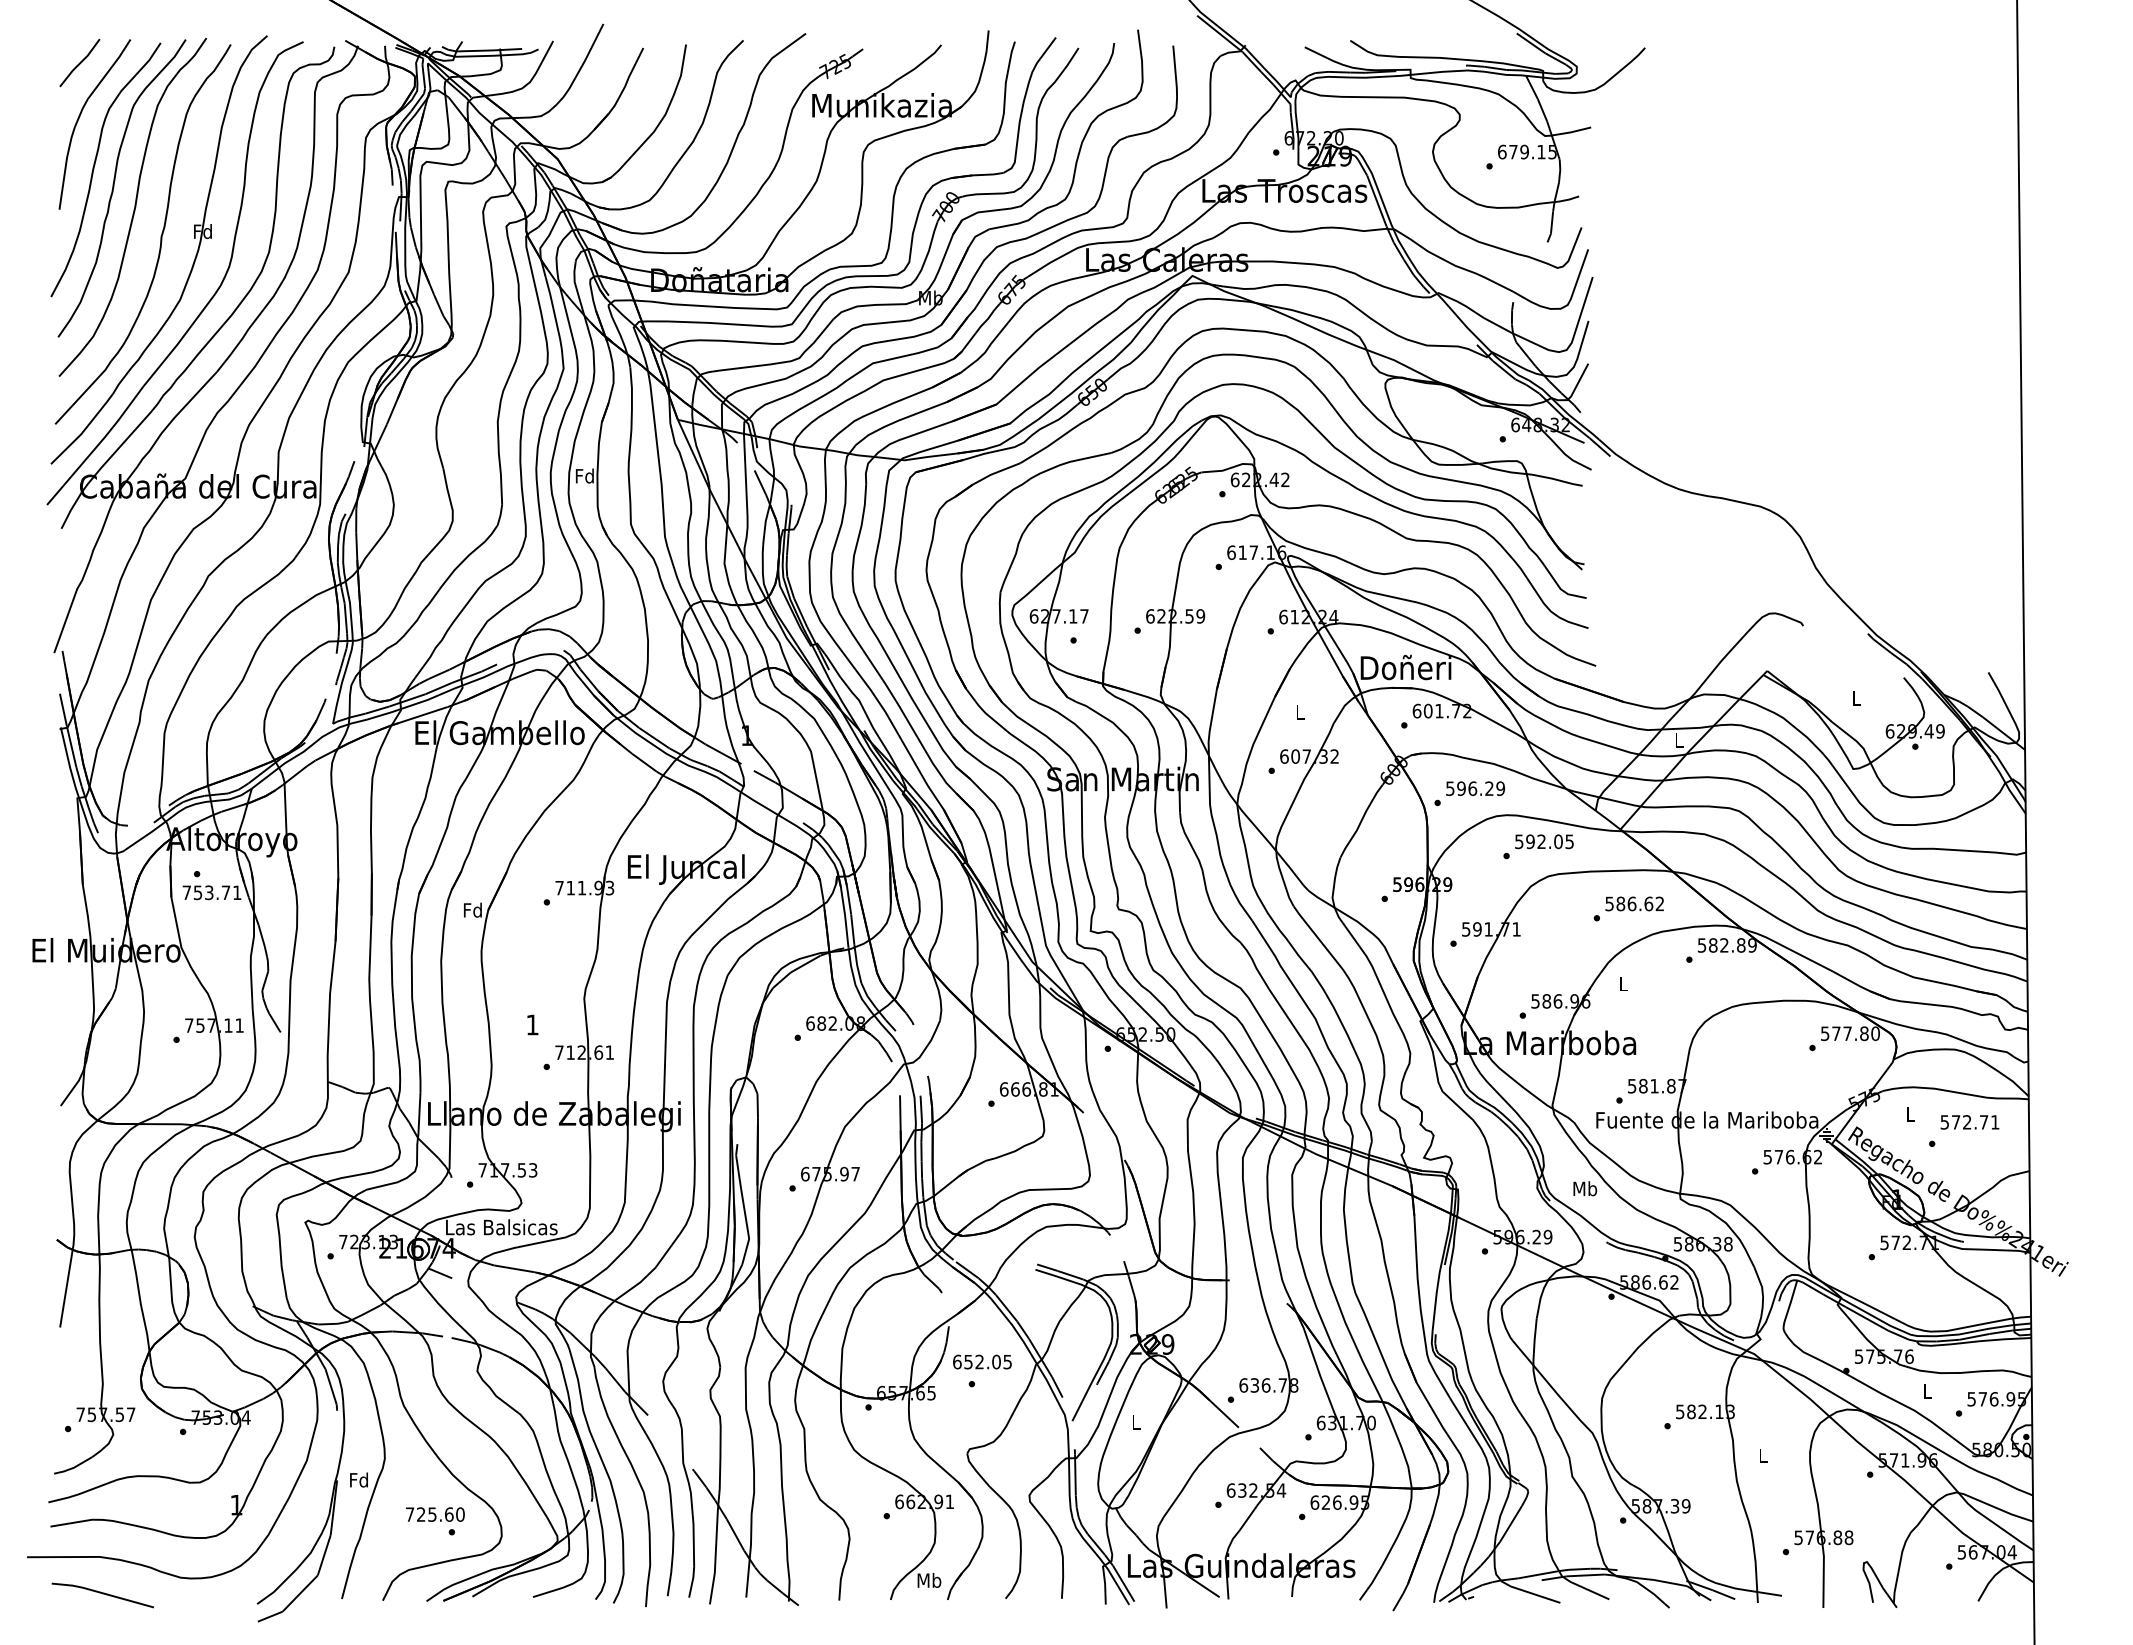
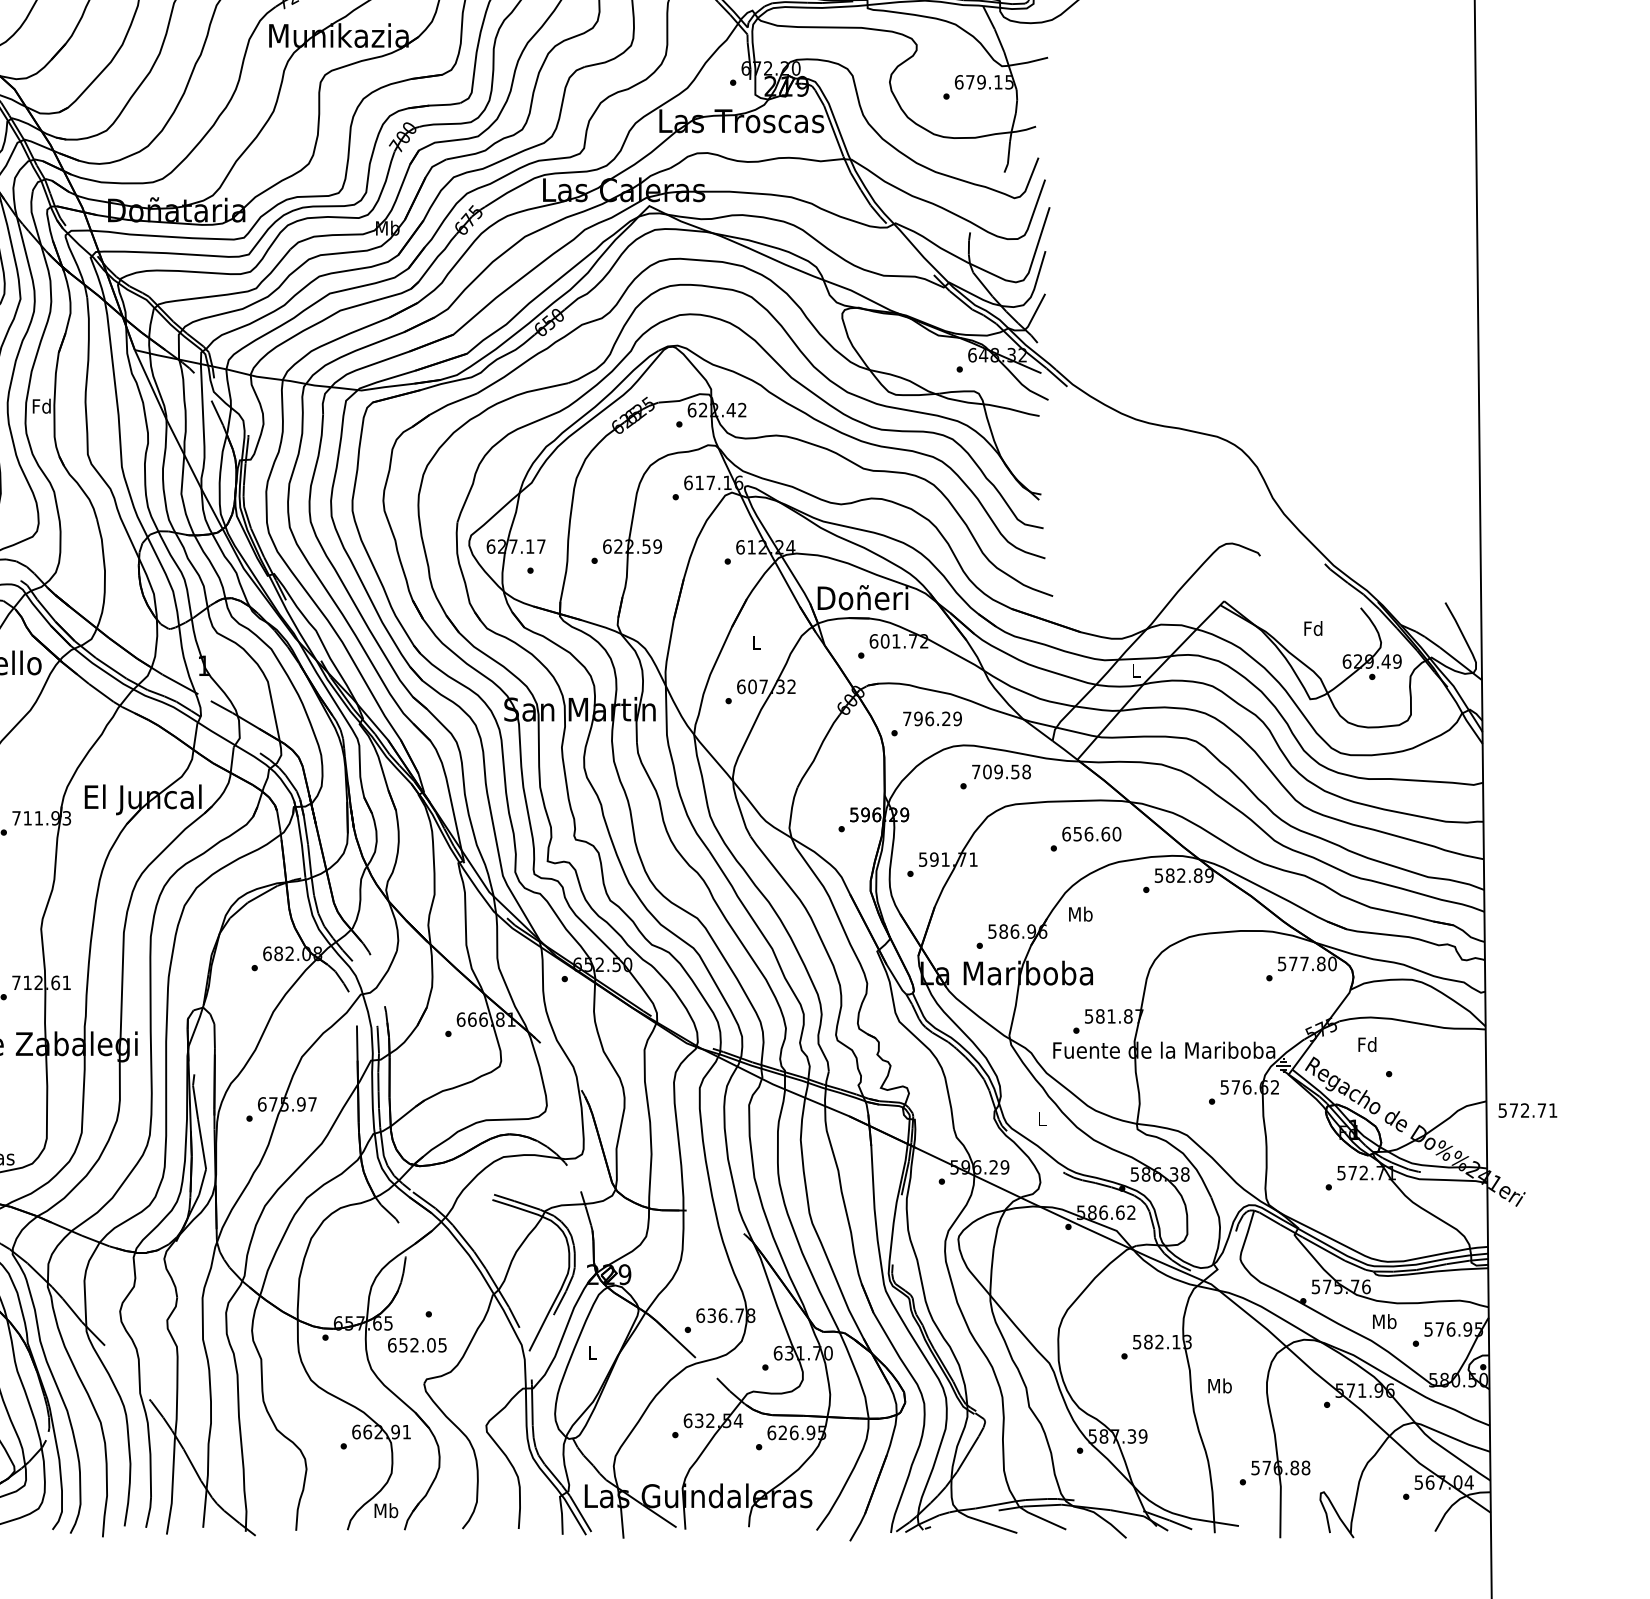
text: (1856, 697) -> (1313, 627), L -> Fd
text: (1450, 788) -> (907, 718), 596.29 -> 796.29
text: (1544, 841) -> (1001, 771), 592.05 -> 709.58
text: (1634, 903) -> (1091, 833), 586.62 -> 656.60
text: (1623, 983) -> (1080, 913), L -> Mb
text: (1910, 1113) -> (1367, 1043), L -> Fd
text: (1969, 1122) -> (1527, 1110), moved
text: (1585, 1188) -> (1042, 1118), Mb -> L
text: (982, 1361) -> (417, 1344), moved
text: (1927, 1390) -> (1384, 1320), L -> Mb
text: (1762, 1455) -> (1219, 1385), L -> Mb

